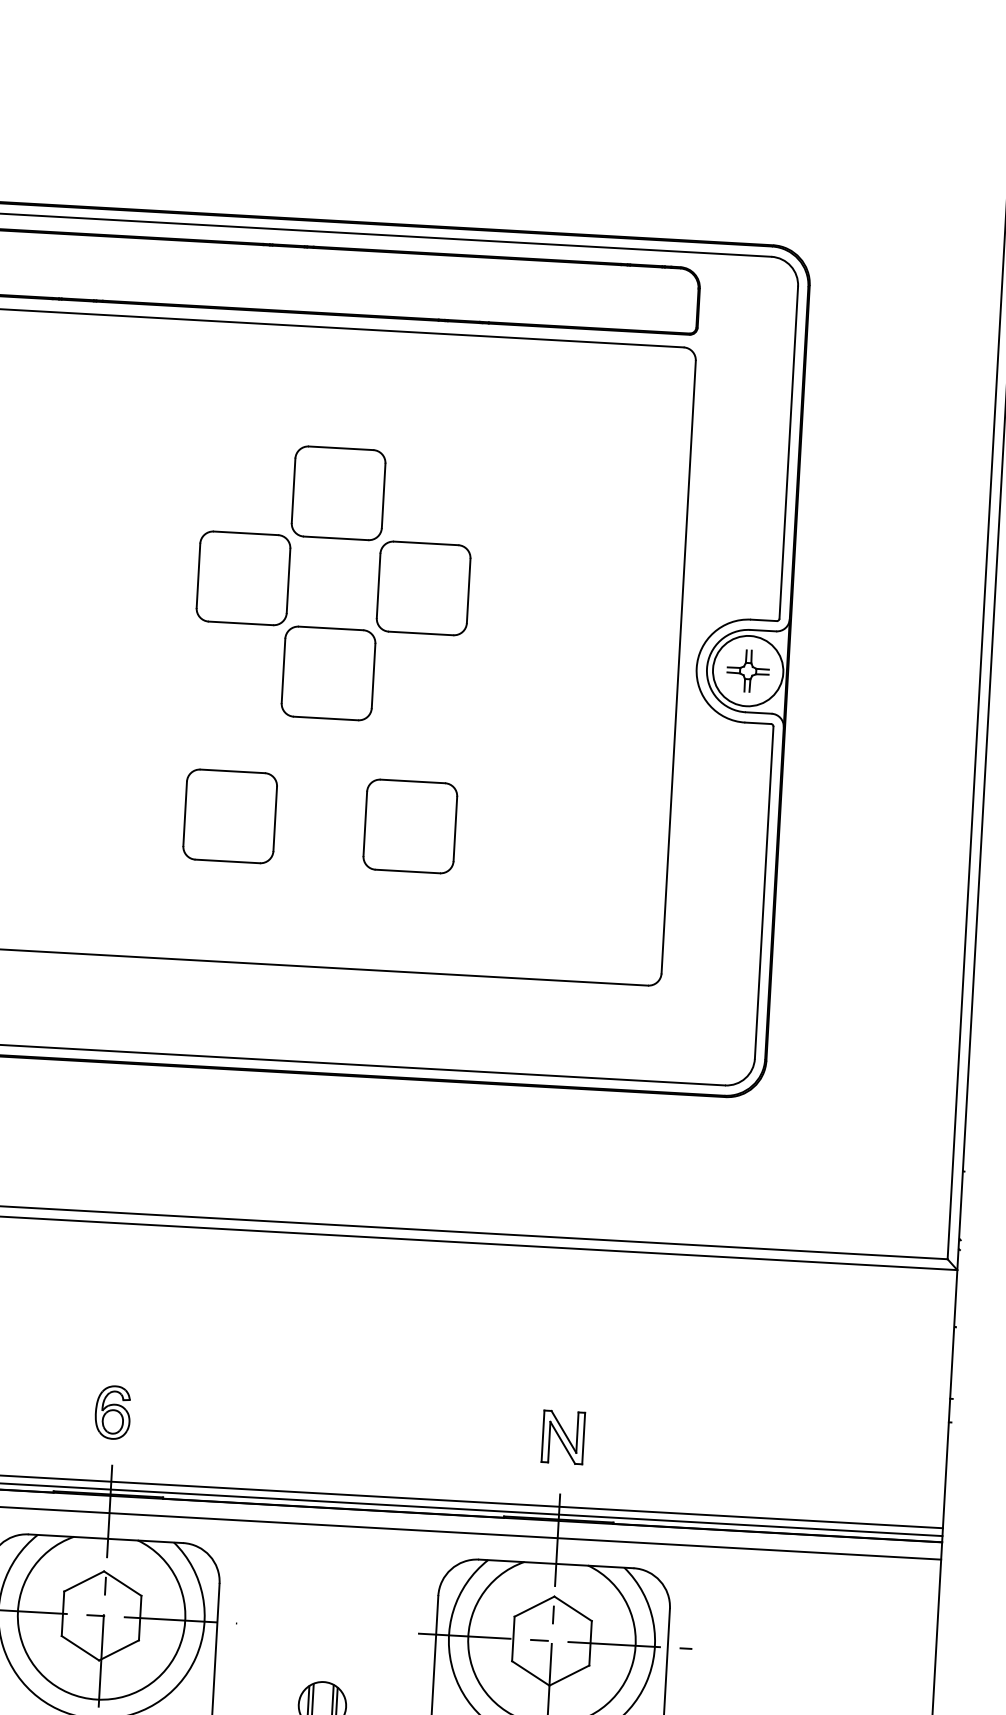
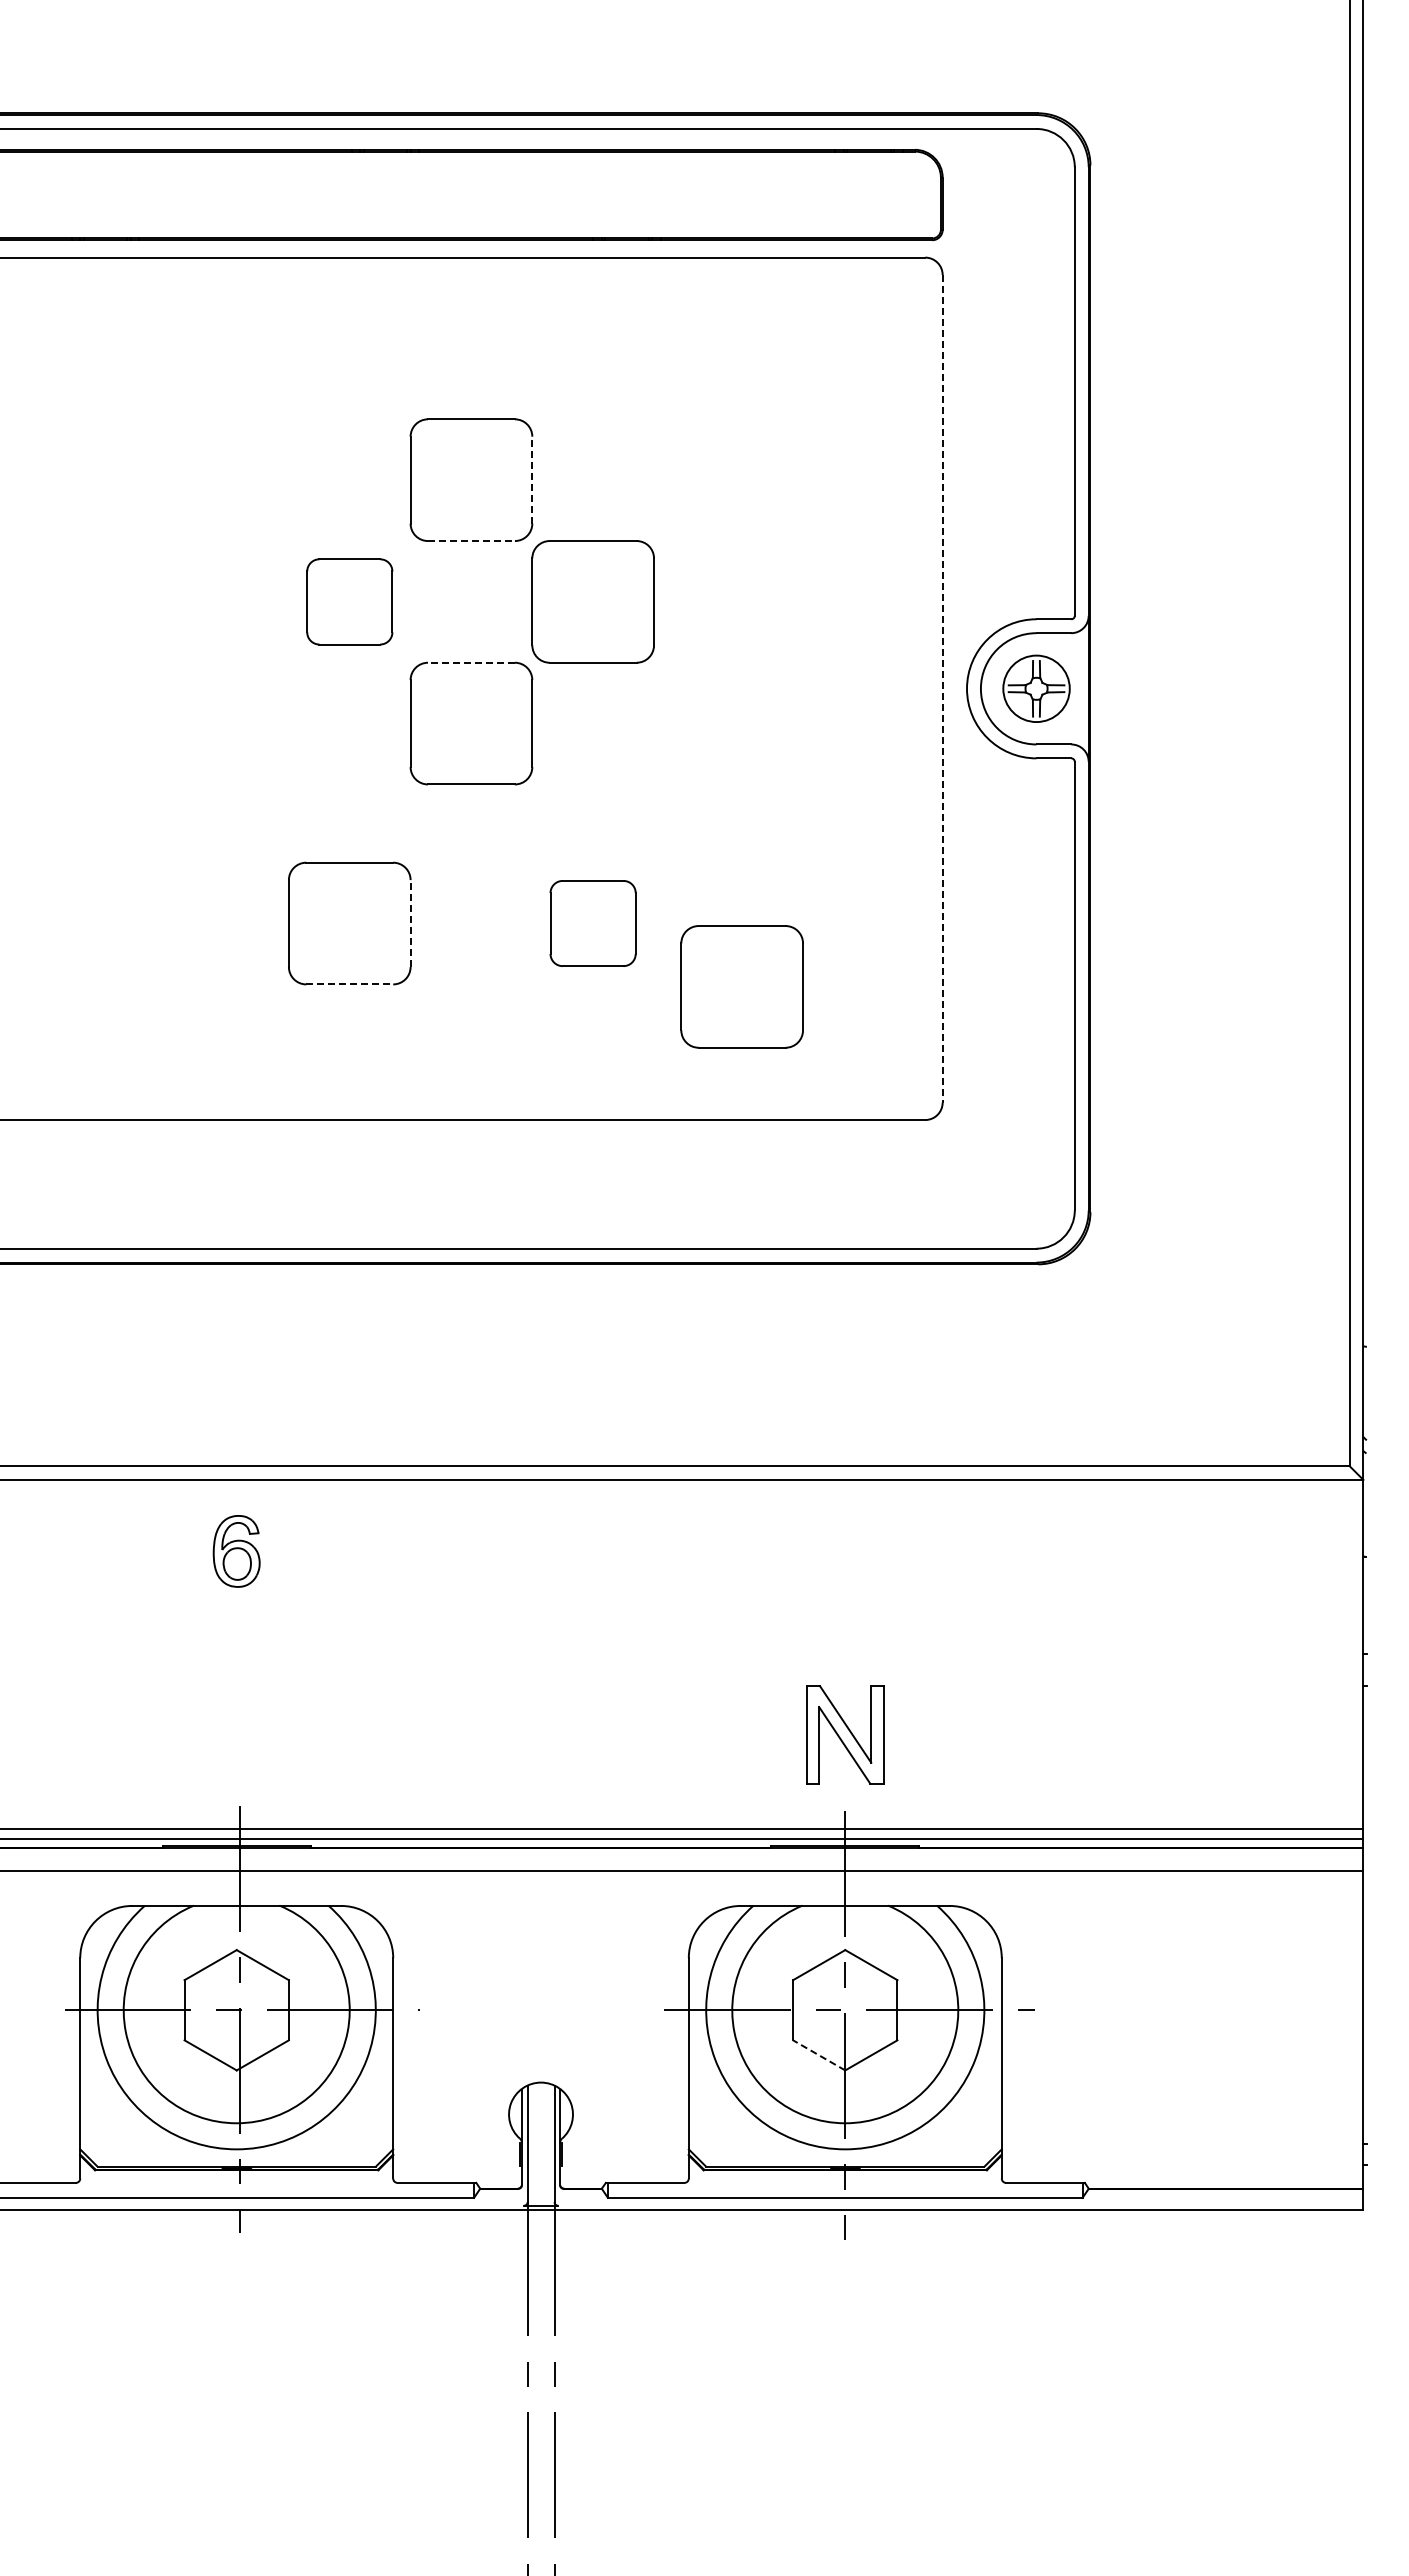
line: (383, 495) -> (532, 479), solid -> dashed
line: (336, 538) -> (471, 541), solid -> dashed
part: (243, 578) -> (349, 601), size x0.7
line: (330, 628) -> (470, 662), solid -> dashed
line: (678, 666) -> (942, 688), solid -> dashed
circle: (748, 670) -> (1036, 688), size x0.7
line: (275, 818) -> (410, 923), solid -> dashed
part: (409, 826) -> (592, 923), size x0.7
line: (228, 861) -> (350, 984), solid -> dashed
part: (517, 879) -> (741, 986), added
part: (112, 1412) -> (236, 1551), moved
part: (563, 1437) -> (845, 1734), size x1.4
line: (530, 1673) -> (818, 2055), solid -> dashed

